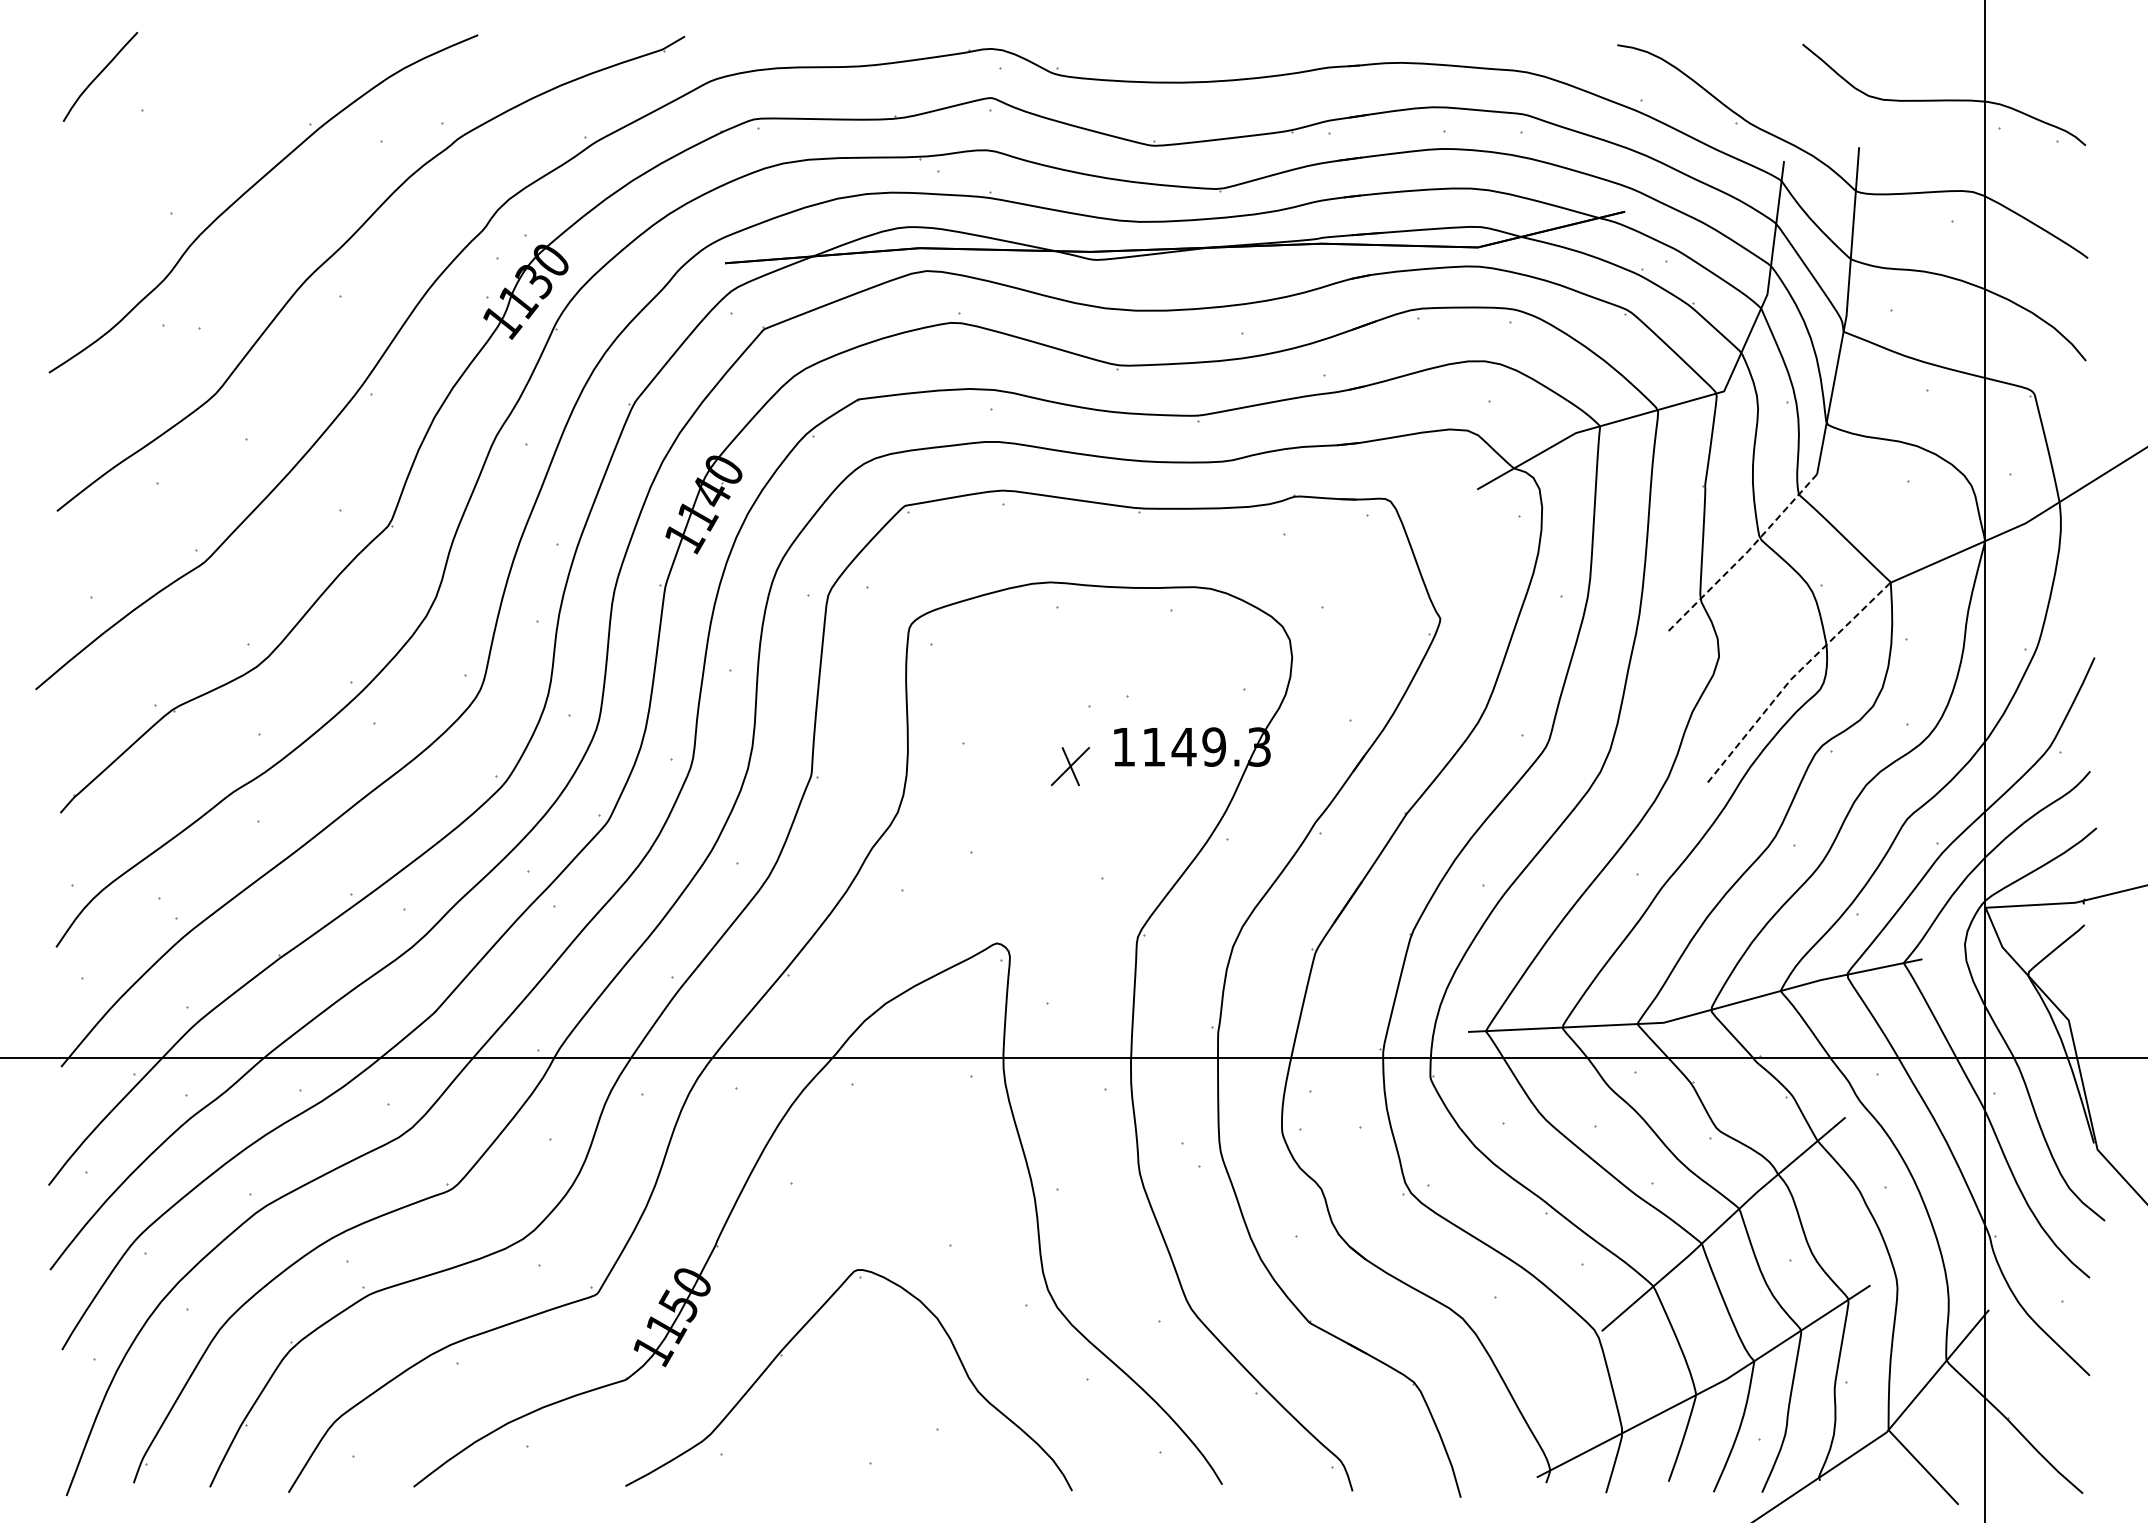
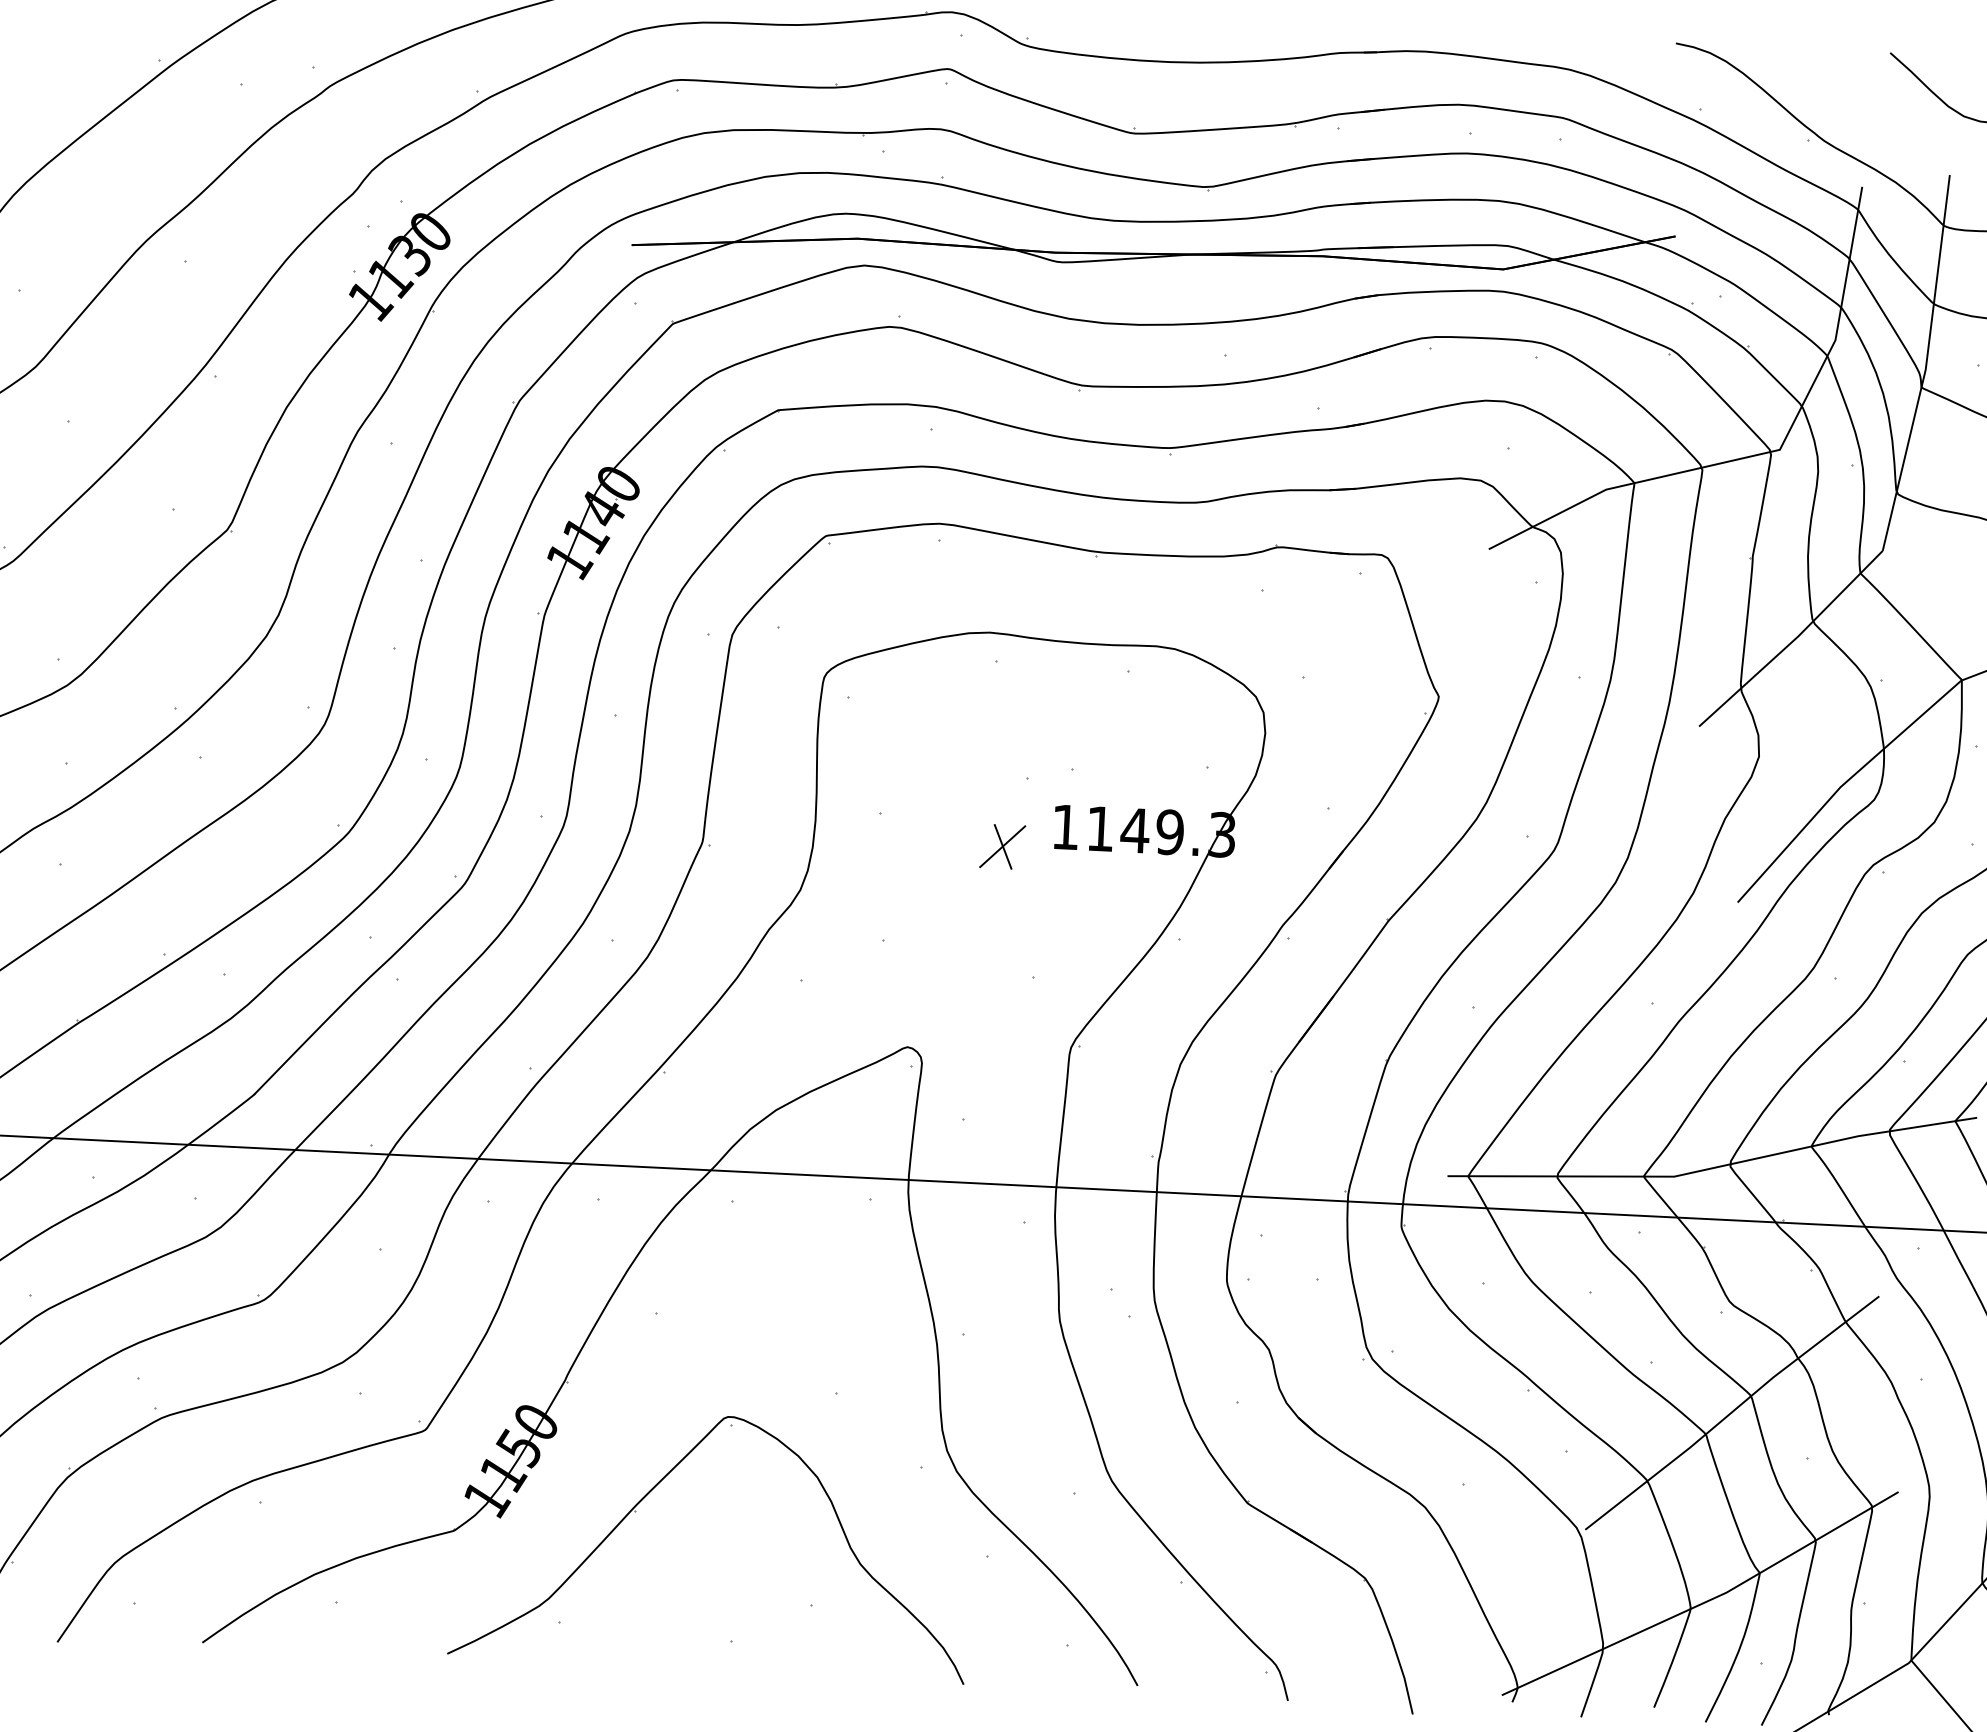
line: (1743, 555) -> (1793, 640), dashed -> solid
line: (1792, 678) -> (1842, 785), dashed -> solid

